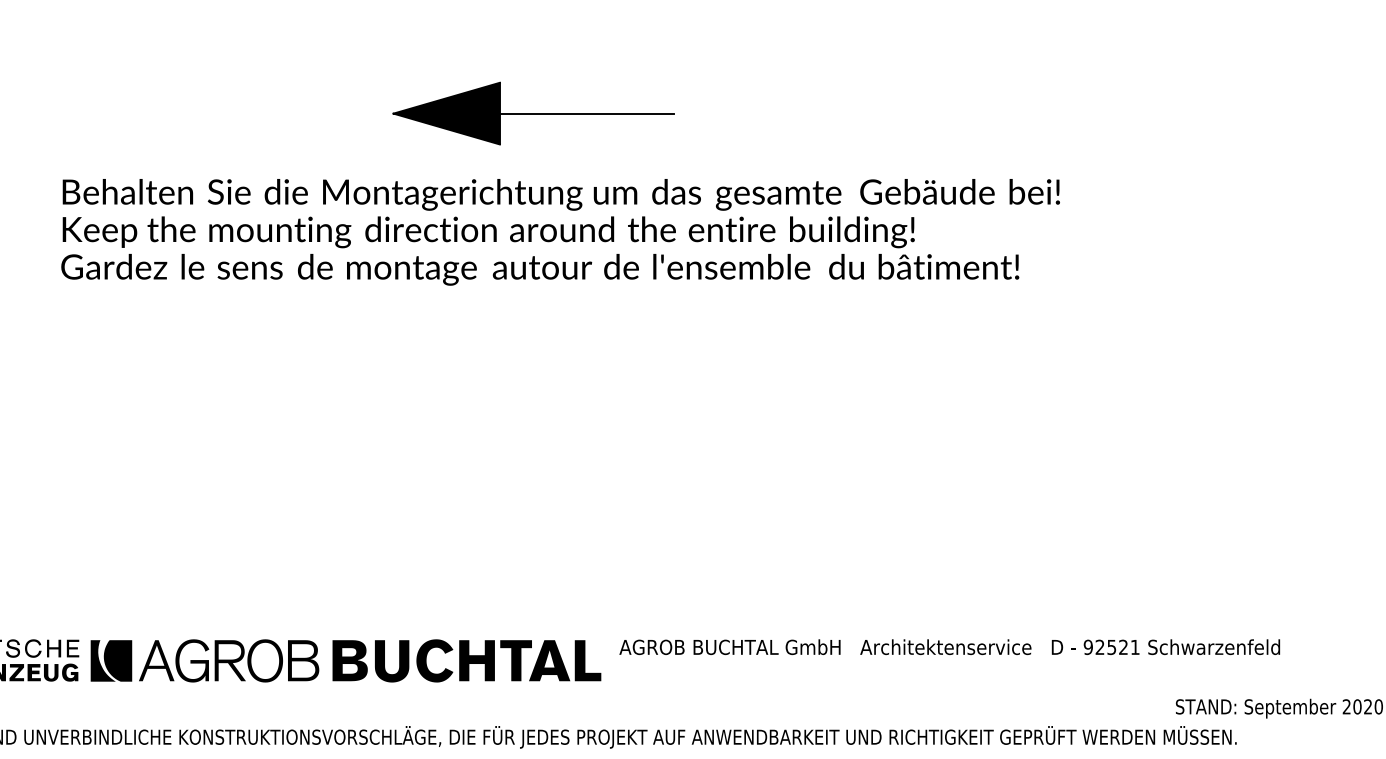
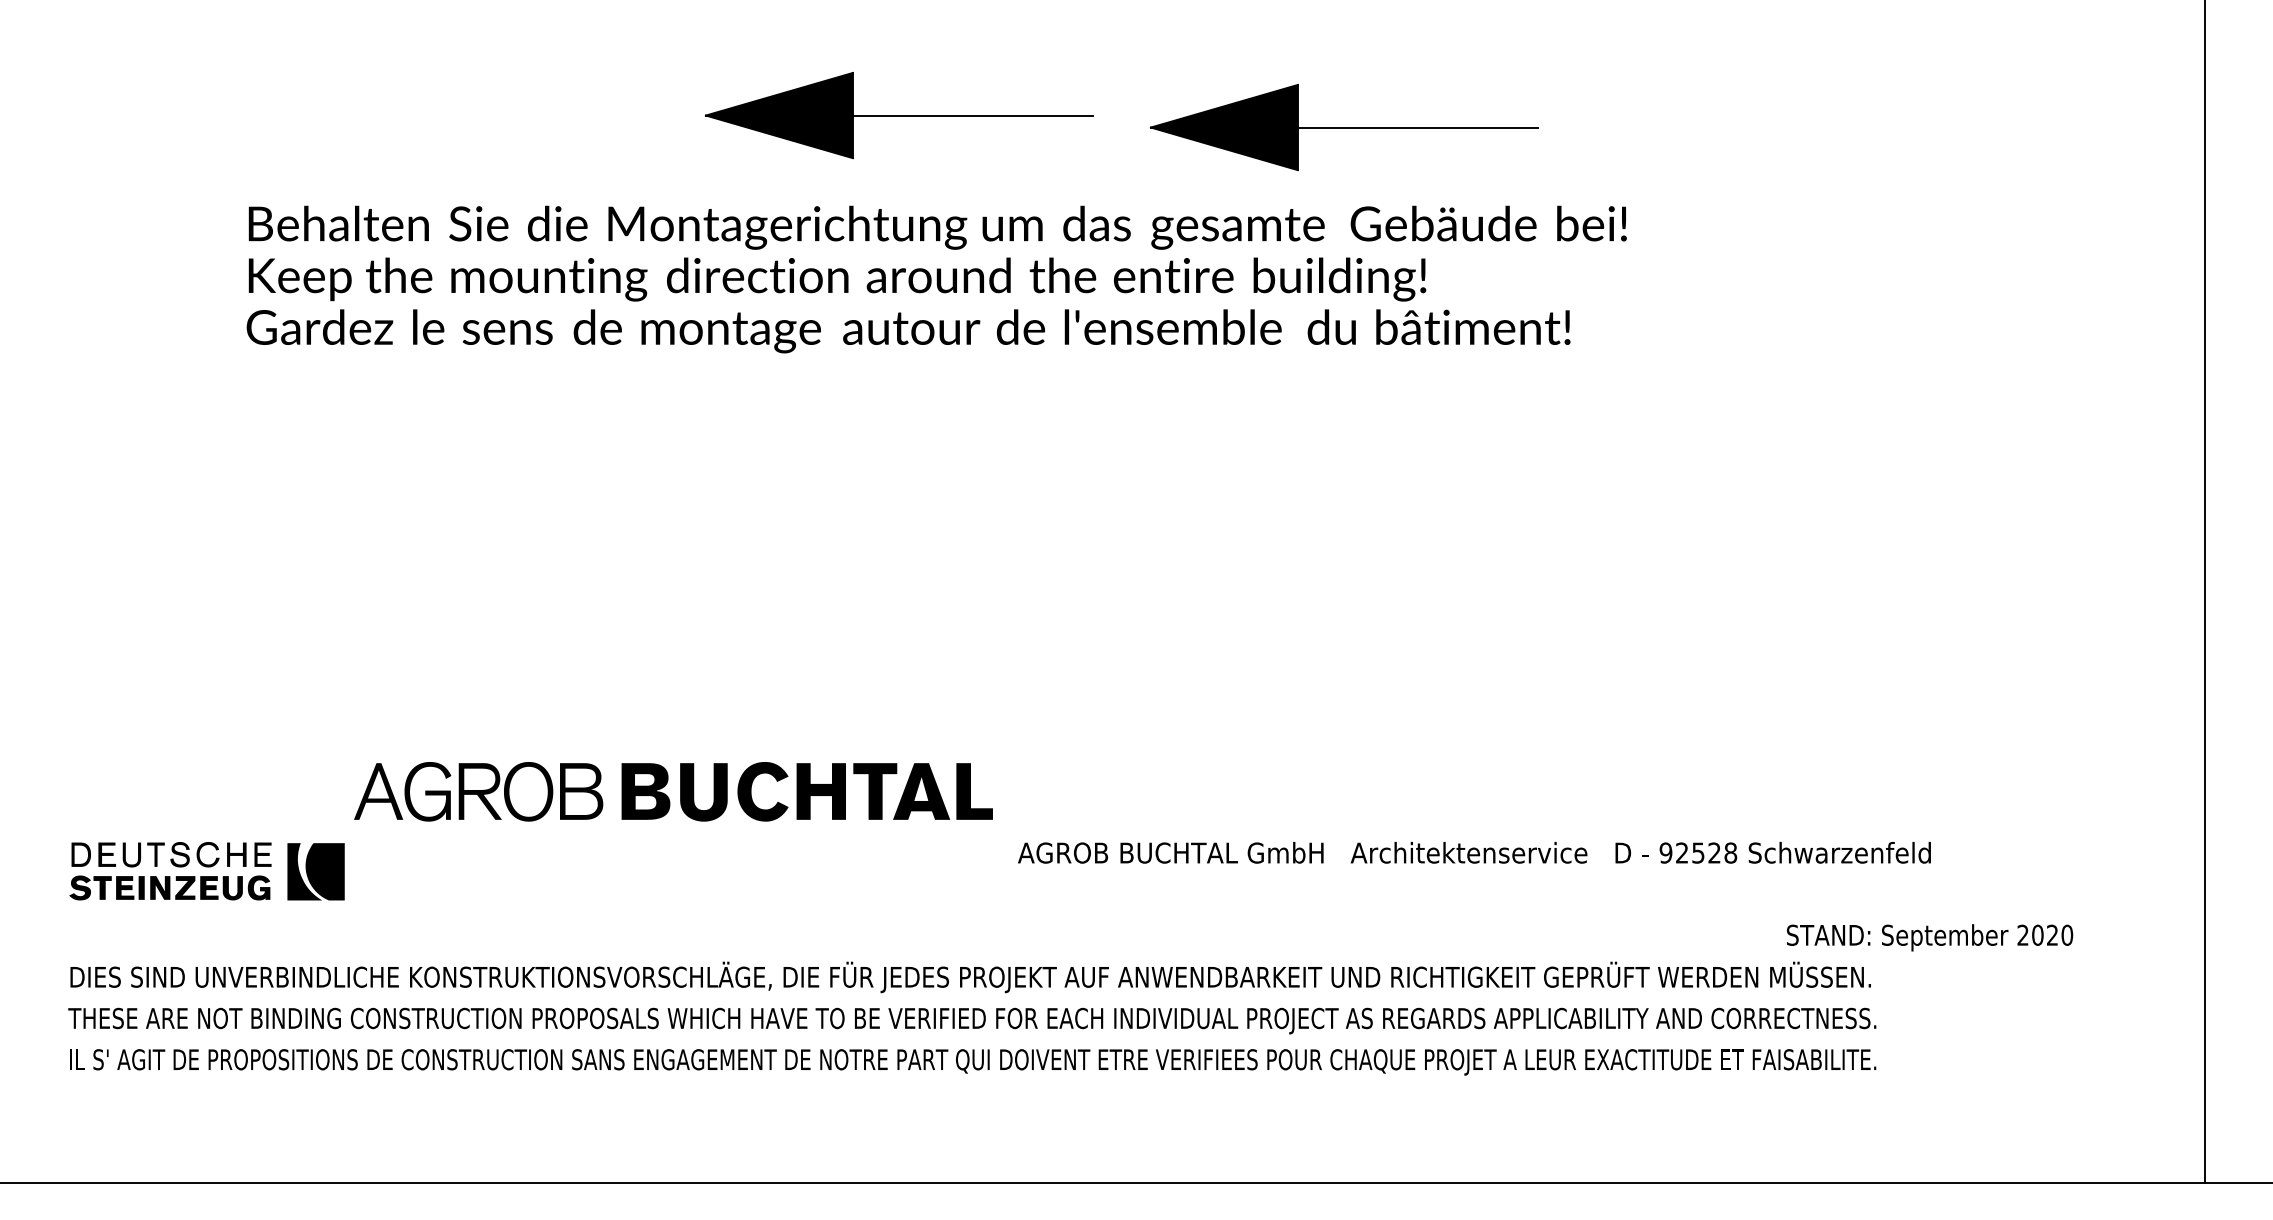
part: (855, 122) -> (1344, 127), added
text: (1135, 646) -> (1730, 852), 92521 -> 92528
part: (375, 660) -> (680, 791), moved

